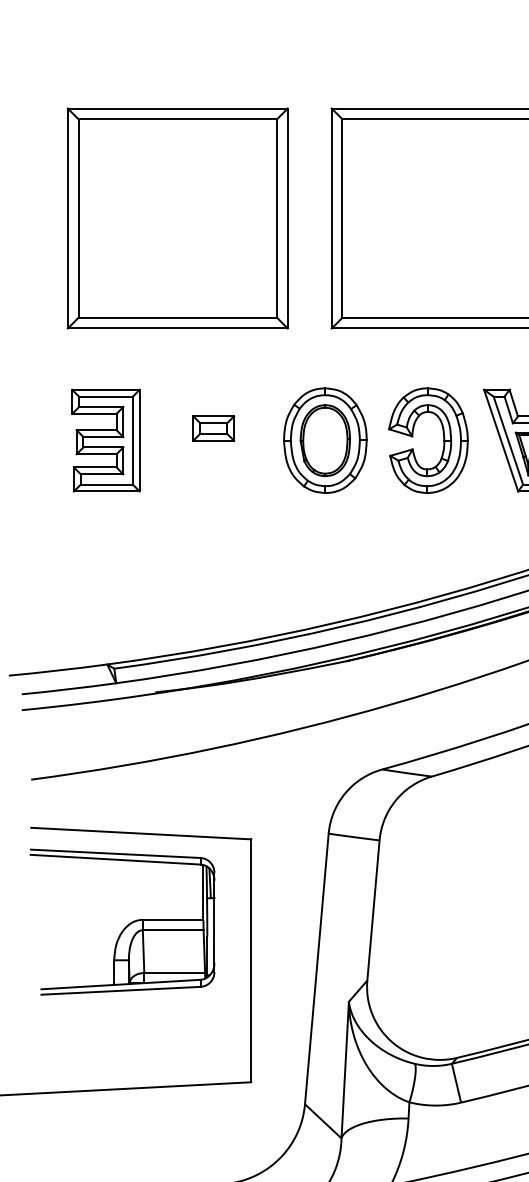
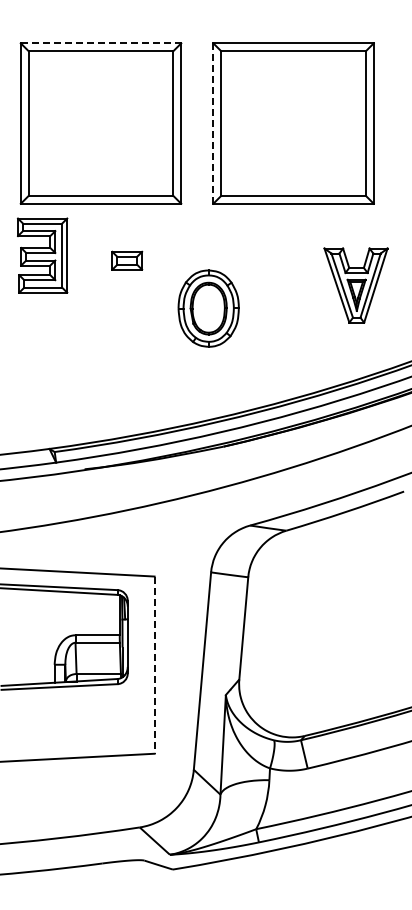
line: (178, 108) -> (101, 43), solid -> dashed
line: (331, 218) -> (213, 123), solid -> dashed
part: (214, 428) -> (127, 260), moved
part: (414, 436) -> (273, 282), removed
part: (105, 440) -> (42, 255), moved
part: (325, 440) -> (208, 308), moved
line: (251, 961) -> (154, 665), solid -> dashed

